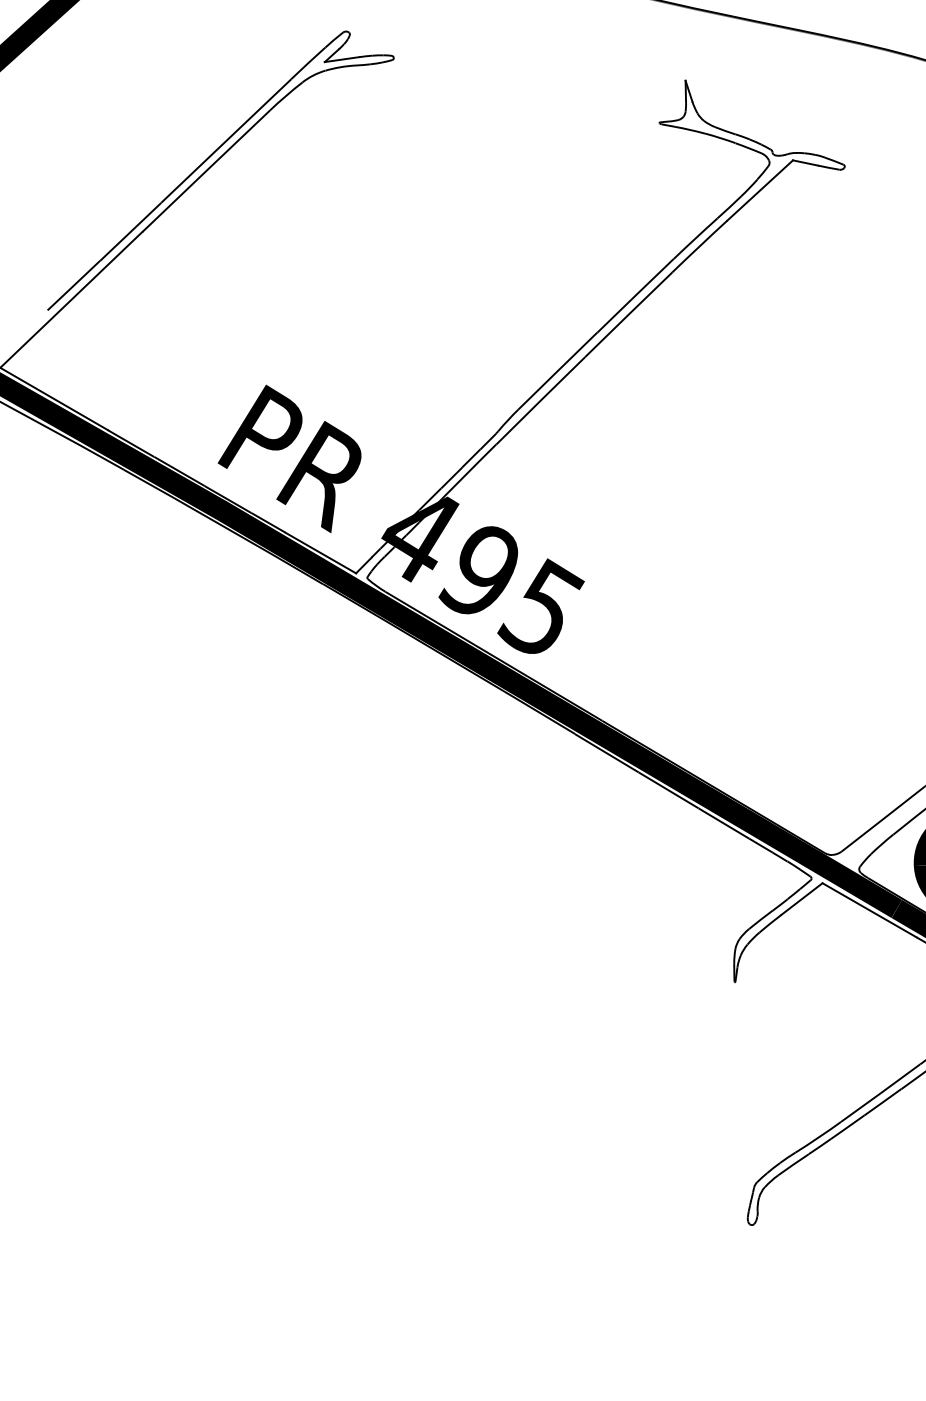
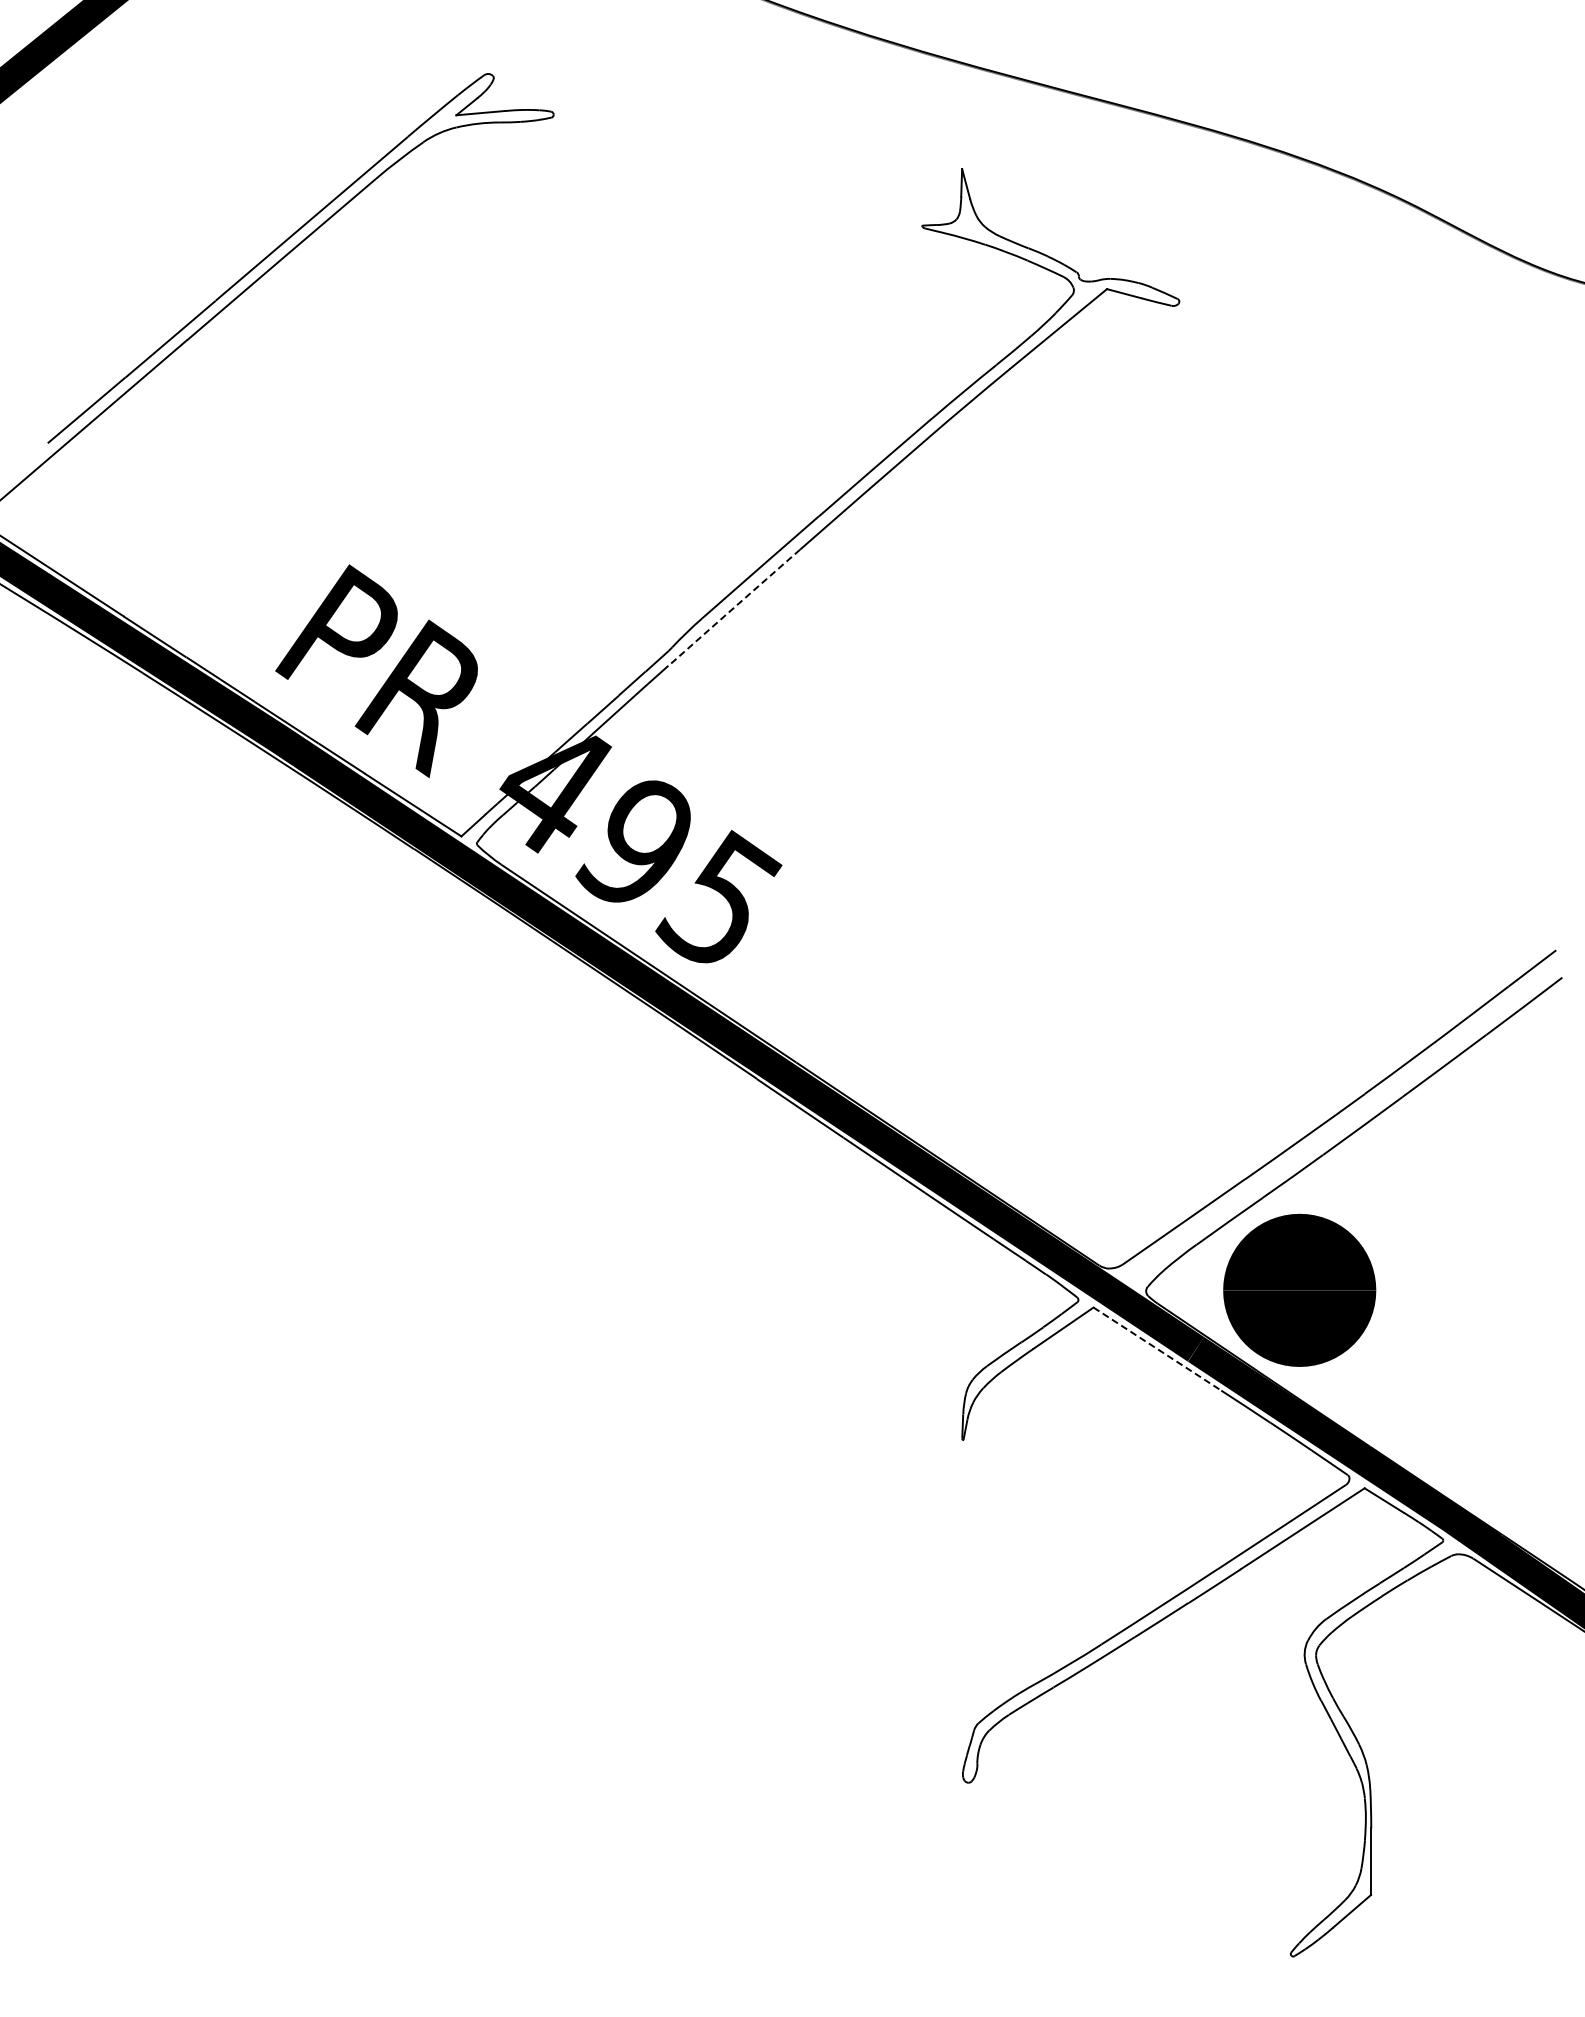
arc: (540, 400) -> (734, 607), solid -> dashed
line: (869, 910) -> (1157, 1349), solid -> dashed

